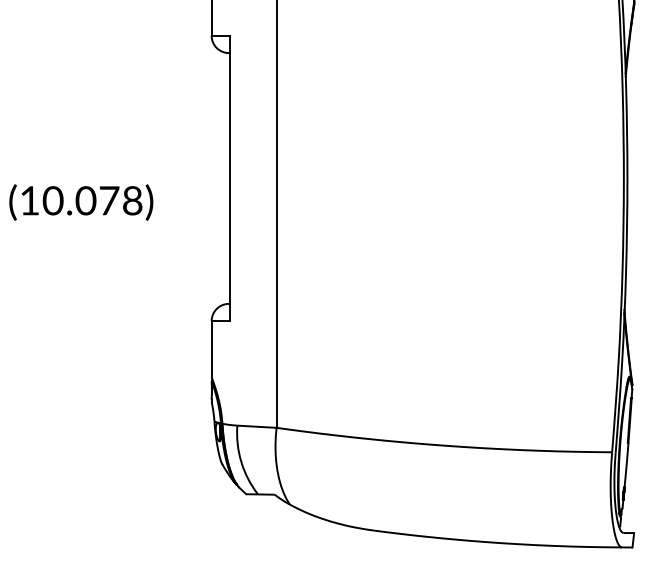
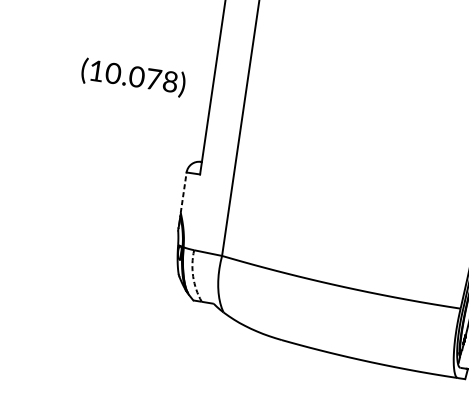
text: (81, 202) -> (133, 77), moved
line: (211, 348) -> (183, 192), solid -> dashed
arc: (241, 461) -> (193, 276), solid -> dashed

